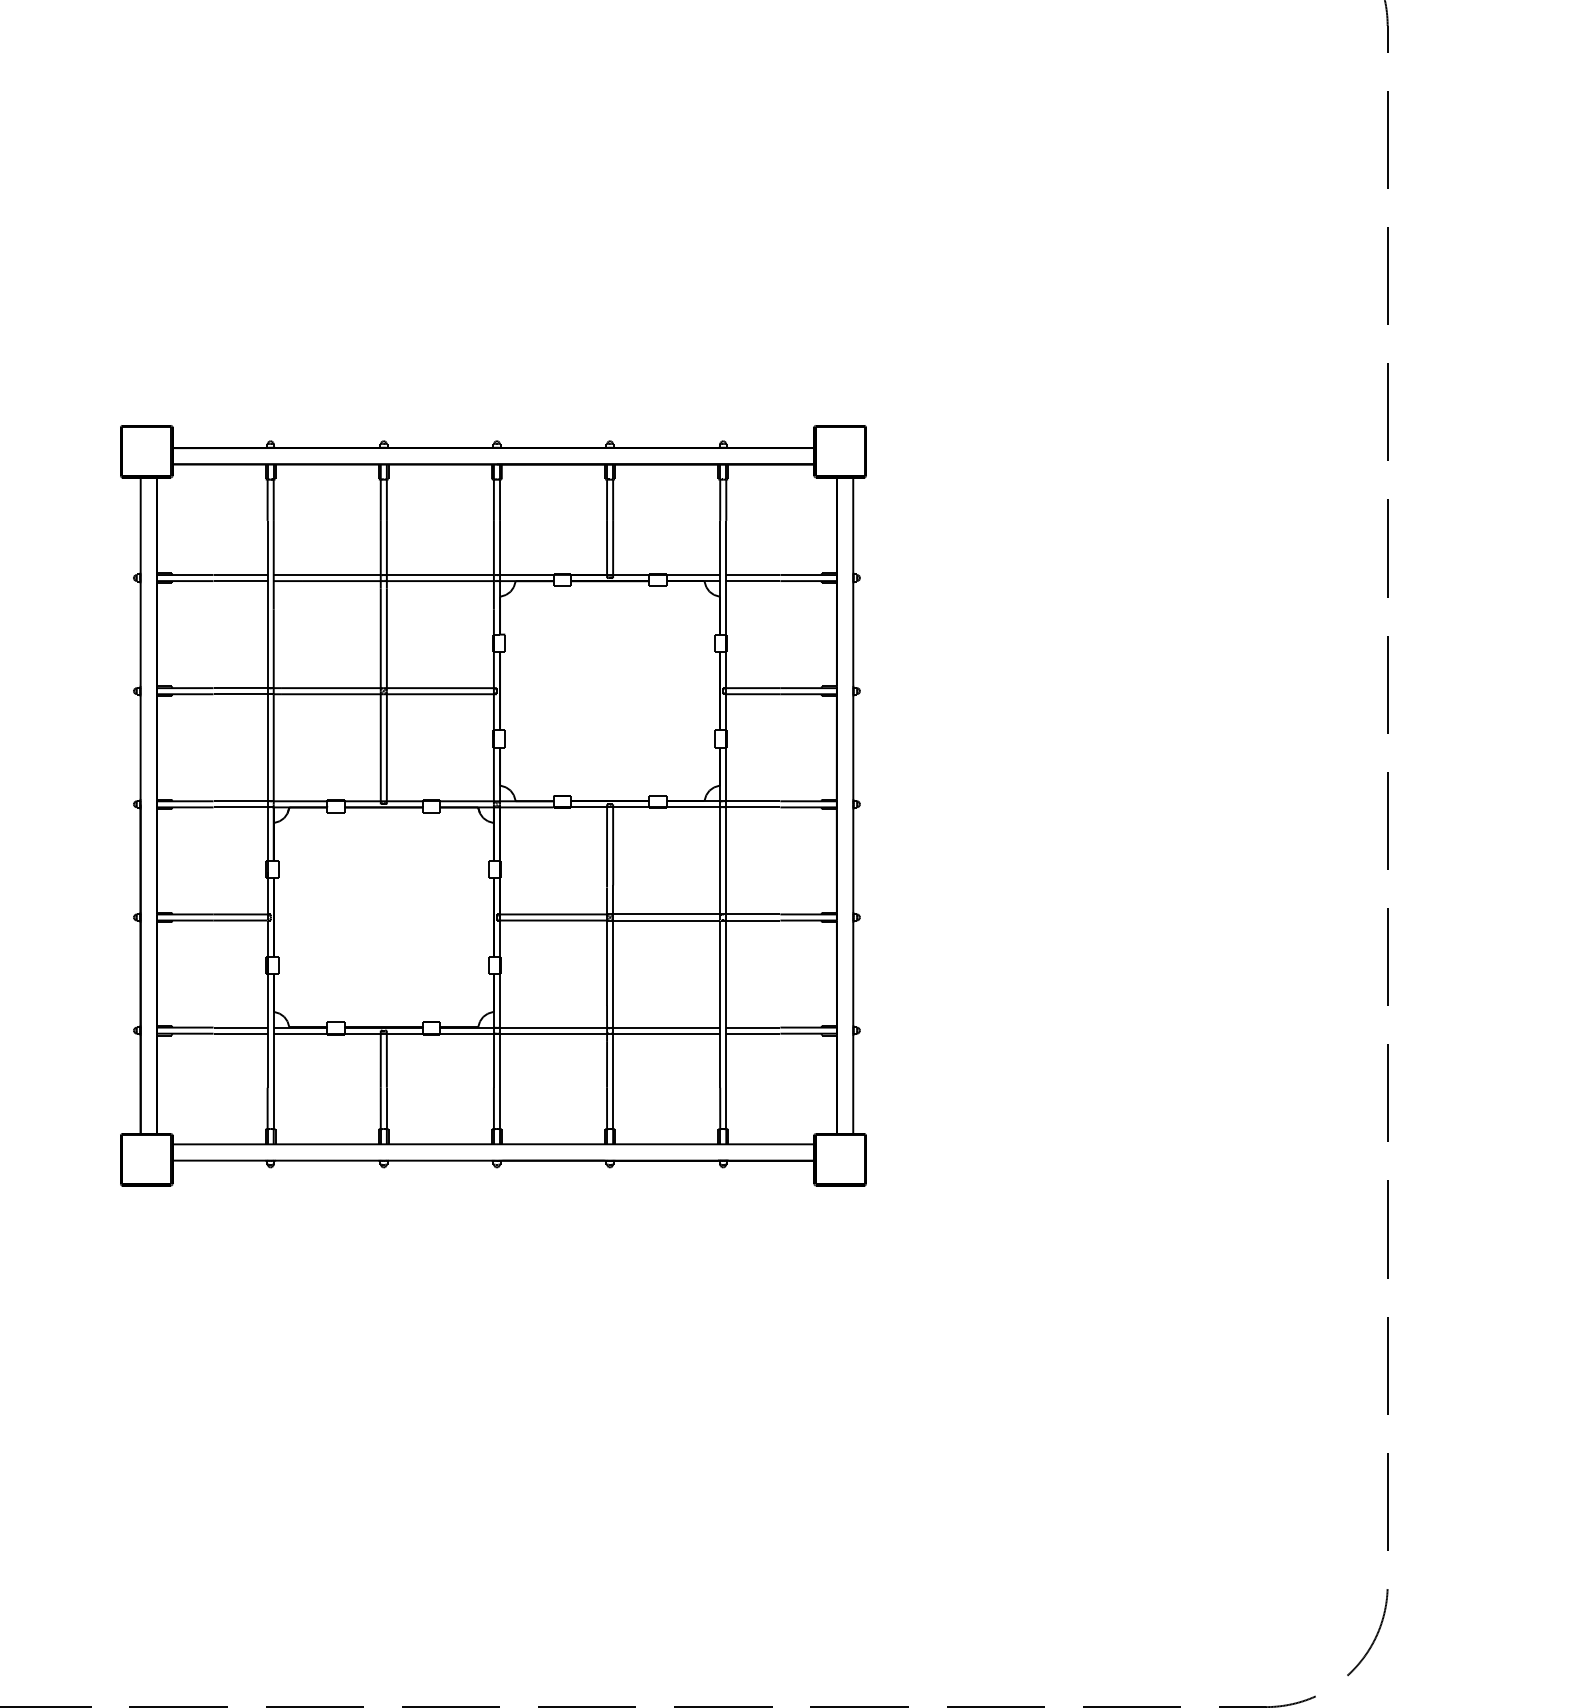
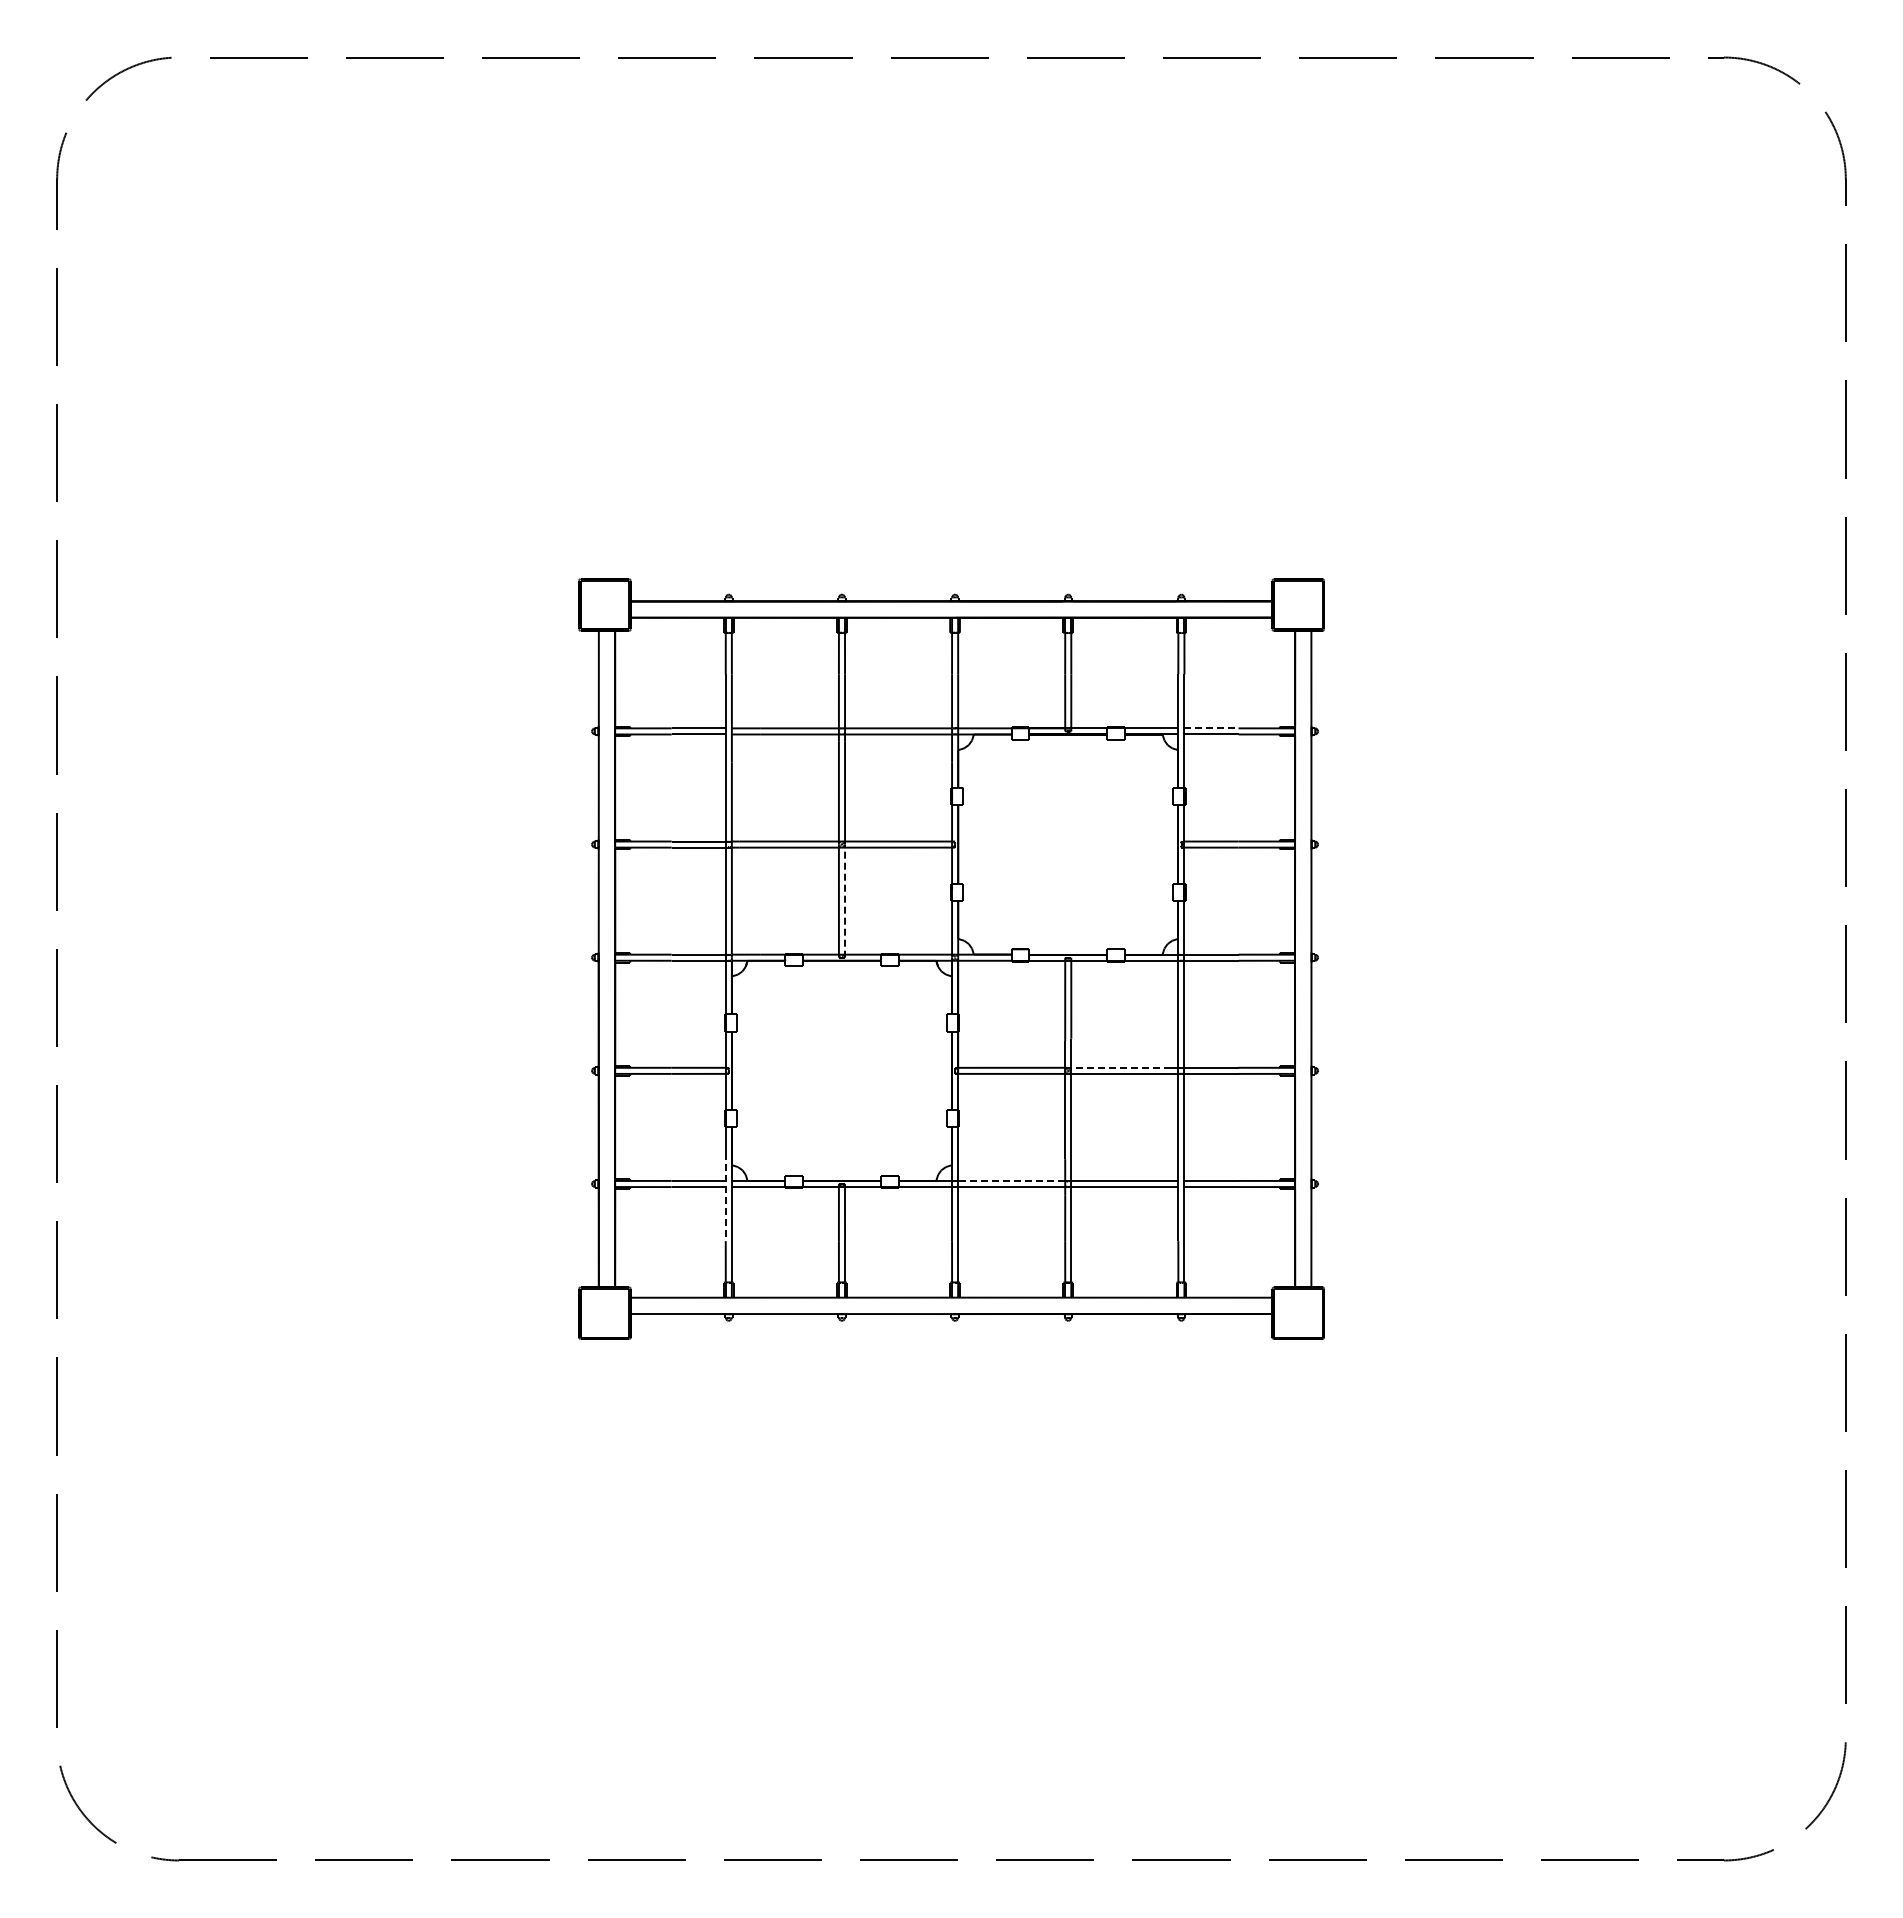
line: (753, 575) -> (1211, 728), solid -> dashed
line: (387, 749) -> (845, 902), solid -> dashed
line: (663, 914) -> (1121, 1067), solid -> dashed
line: (553, 1027) -> (1011, 1180), solid -> dashed
line: (267, 1044) -> (725, 1197), solid -> dashed

